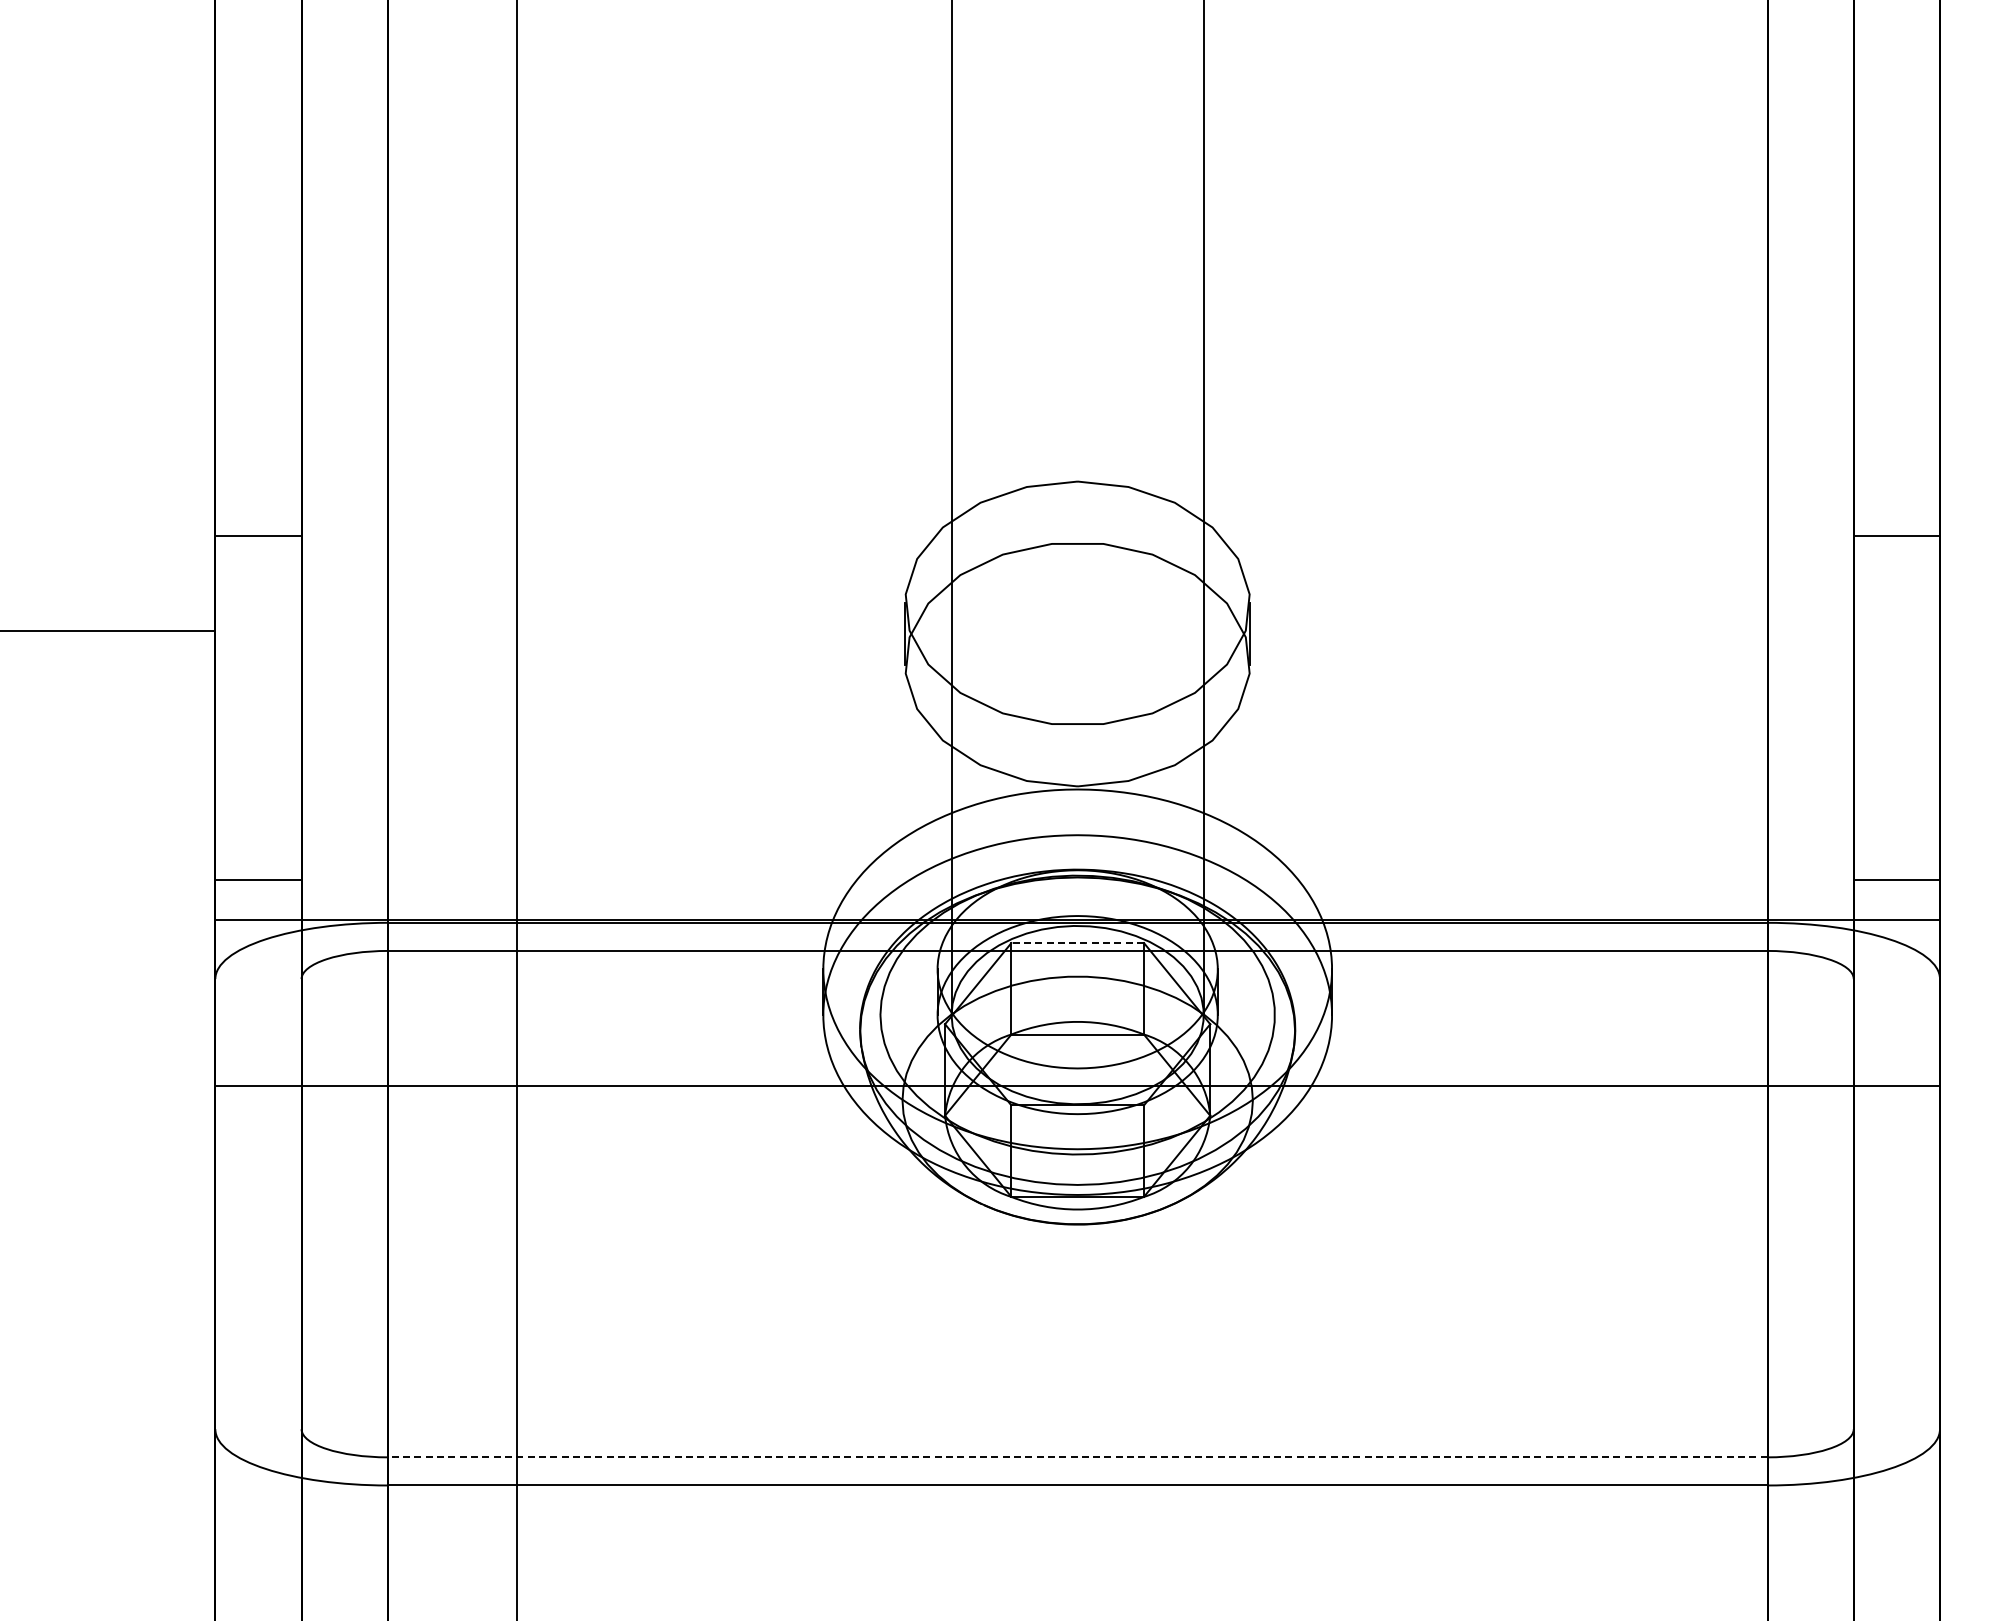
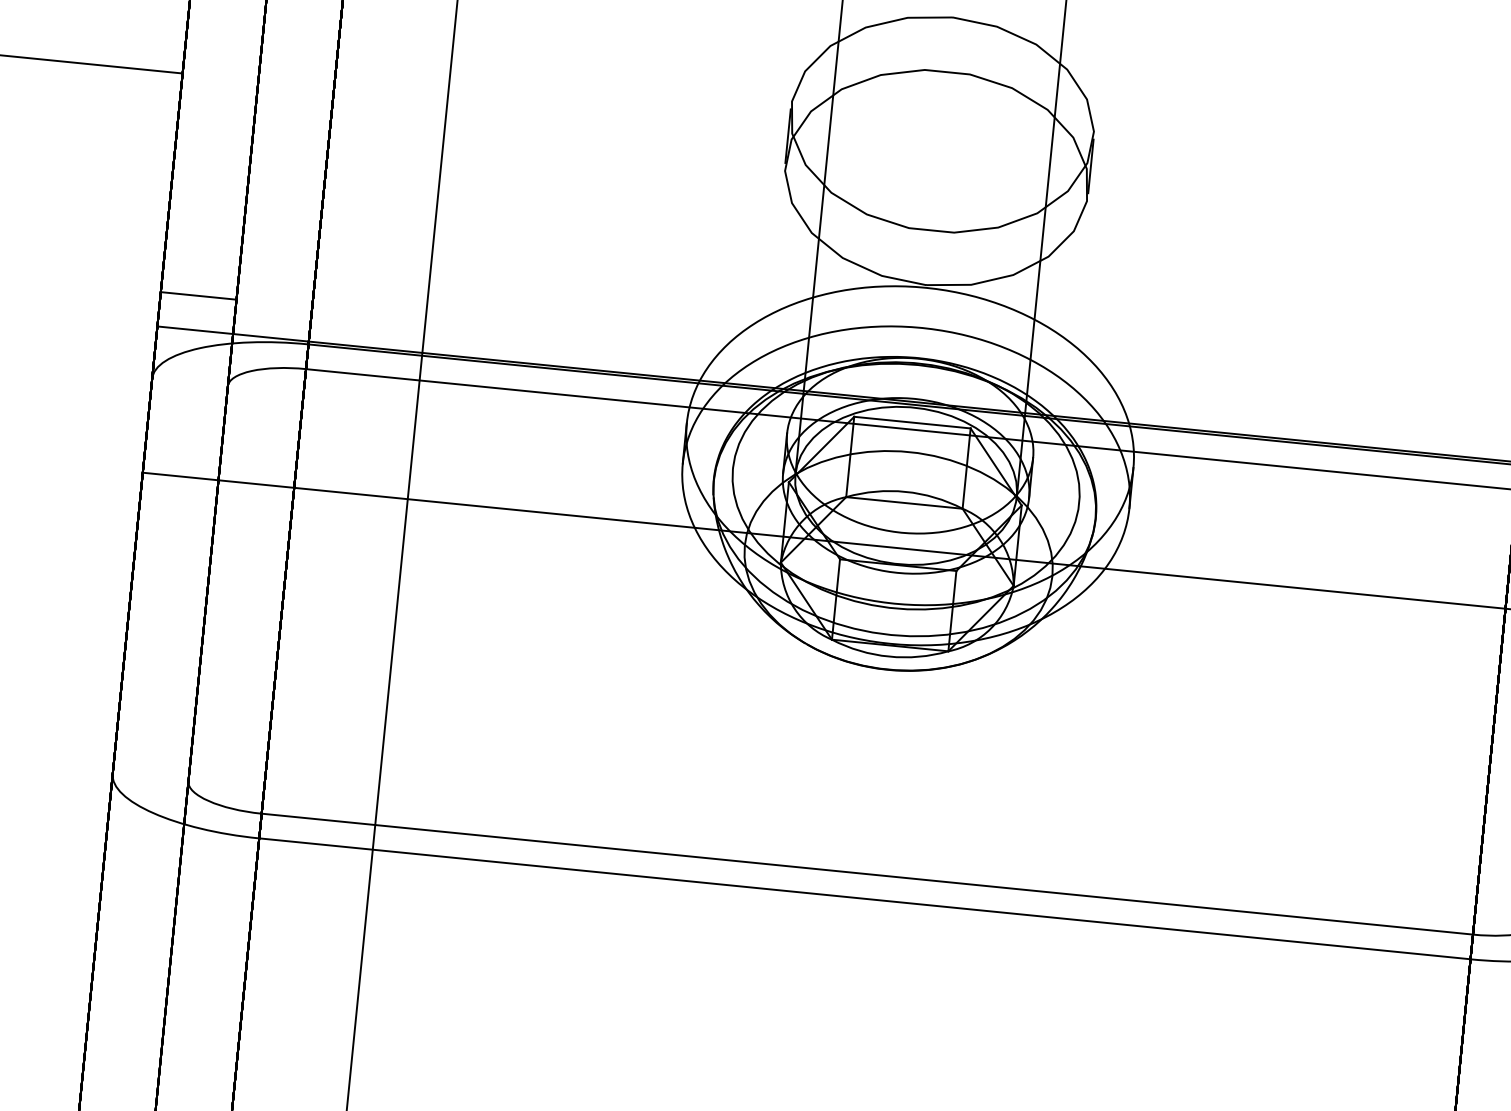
line: (1077, 943) -> (912, 423), dashed -> solid
line: (1077, 1457) -> (867, 874), dashed -> solid

